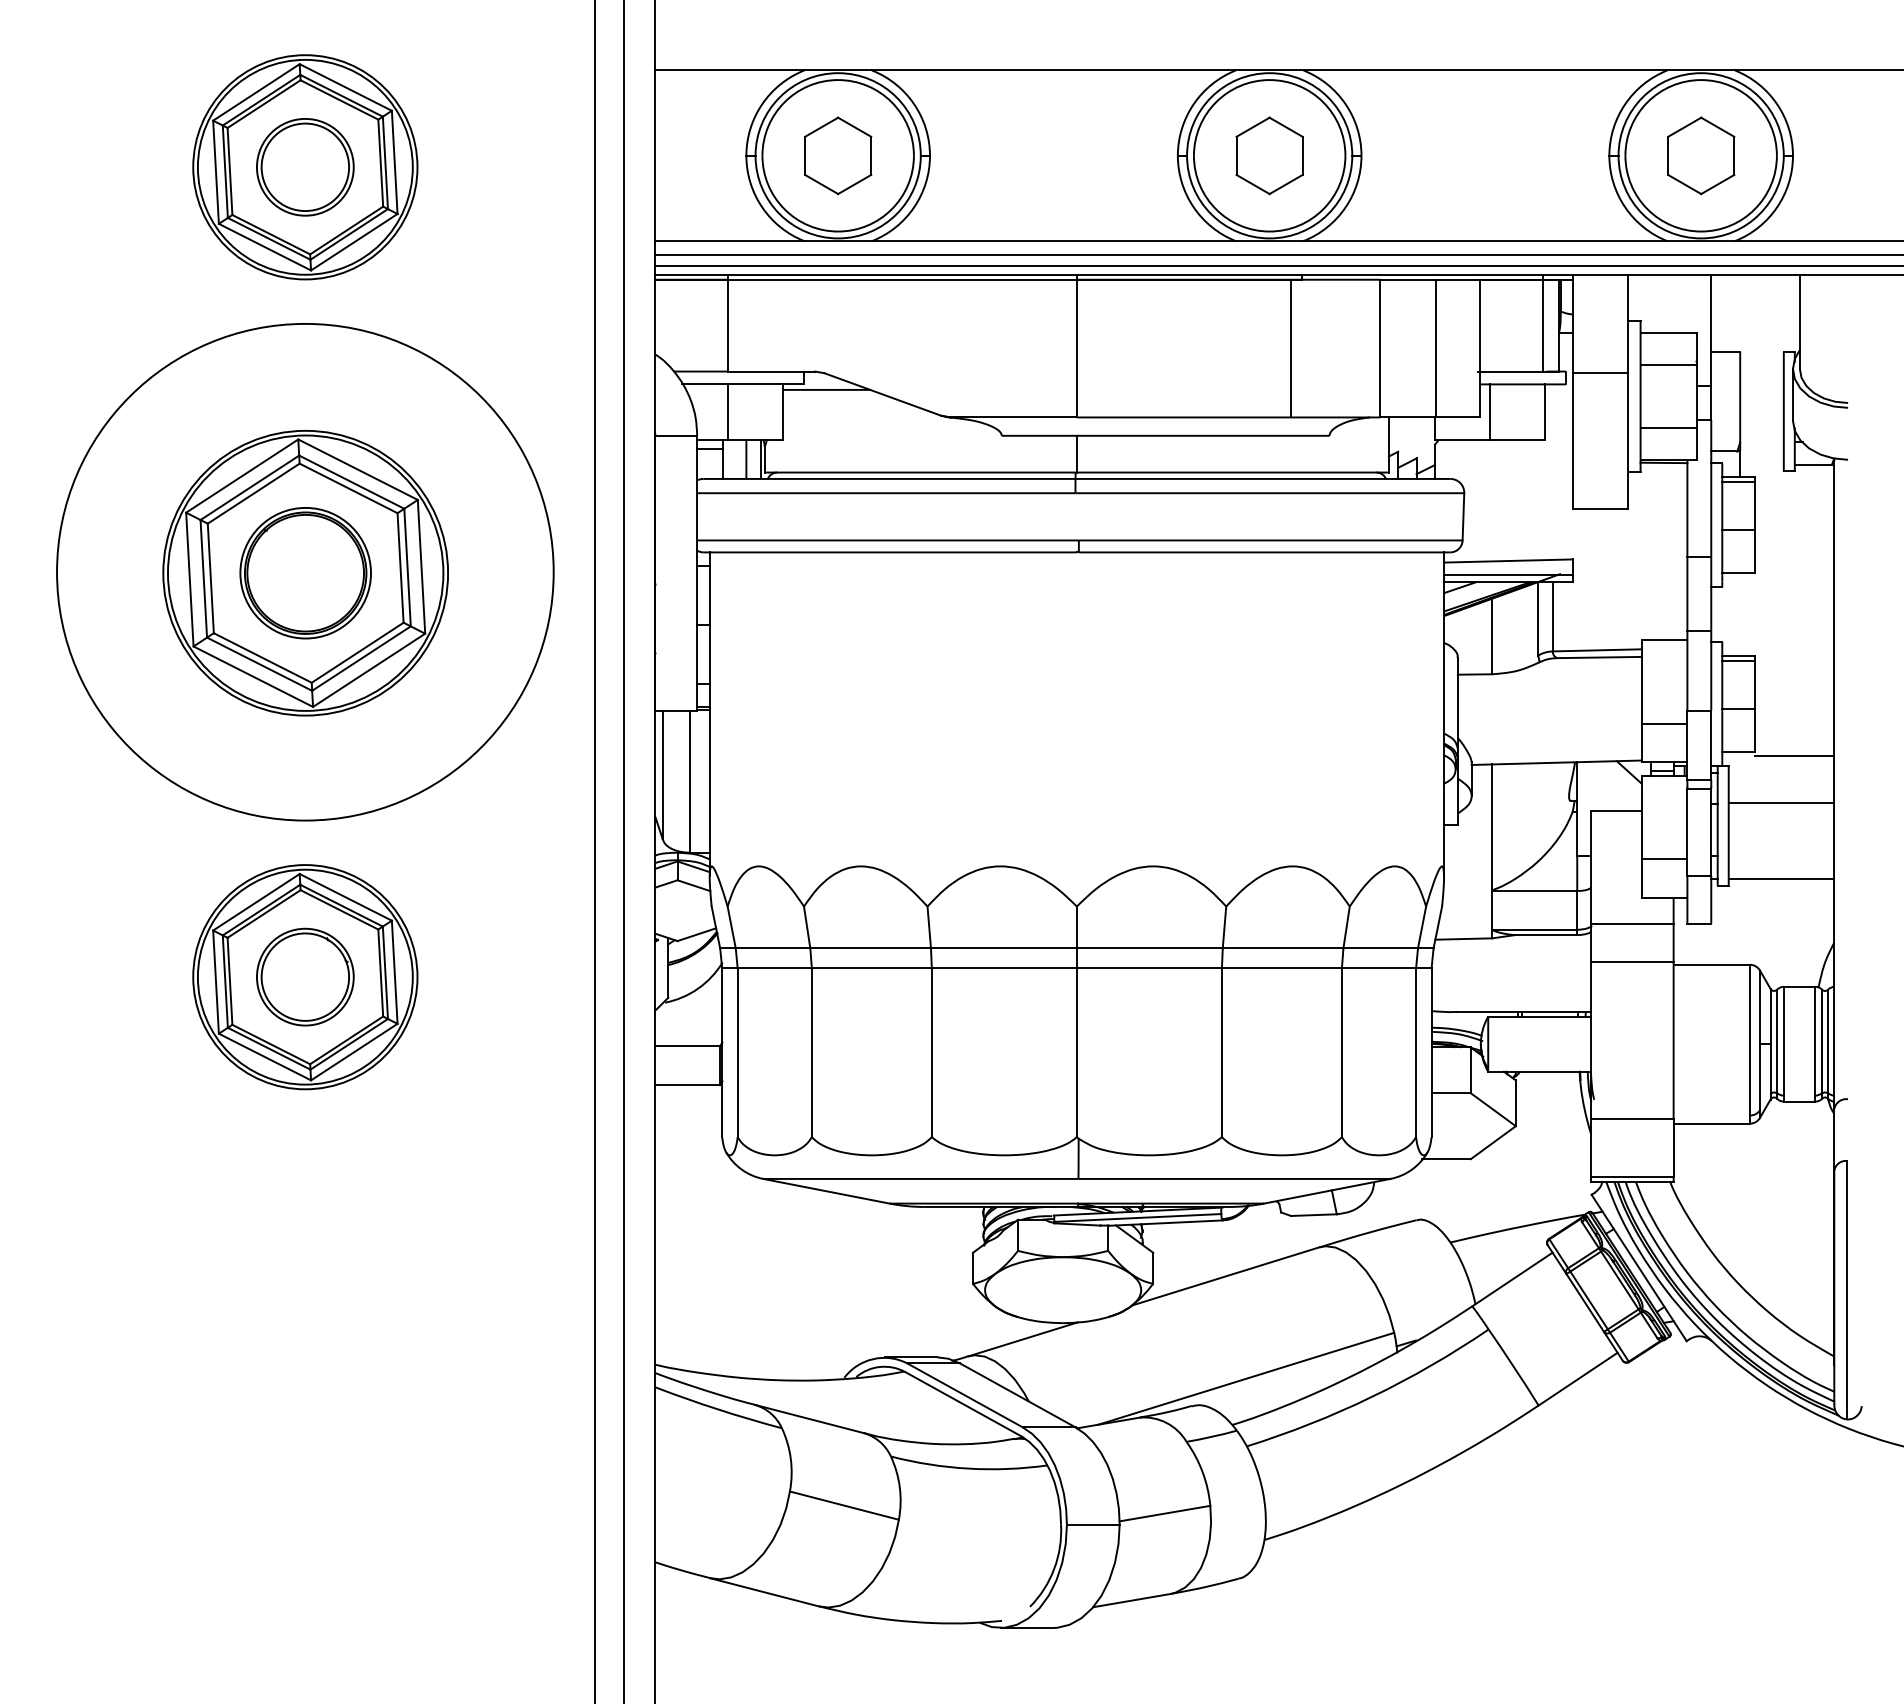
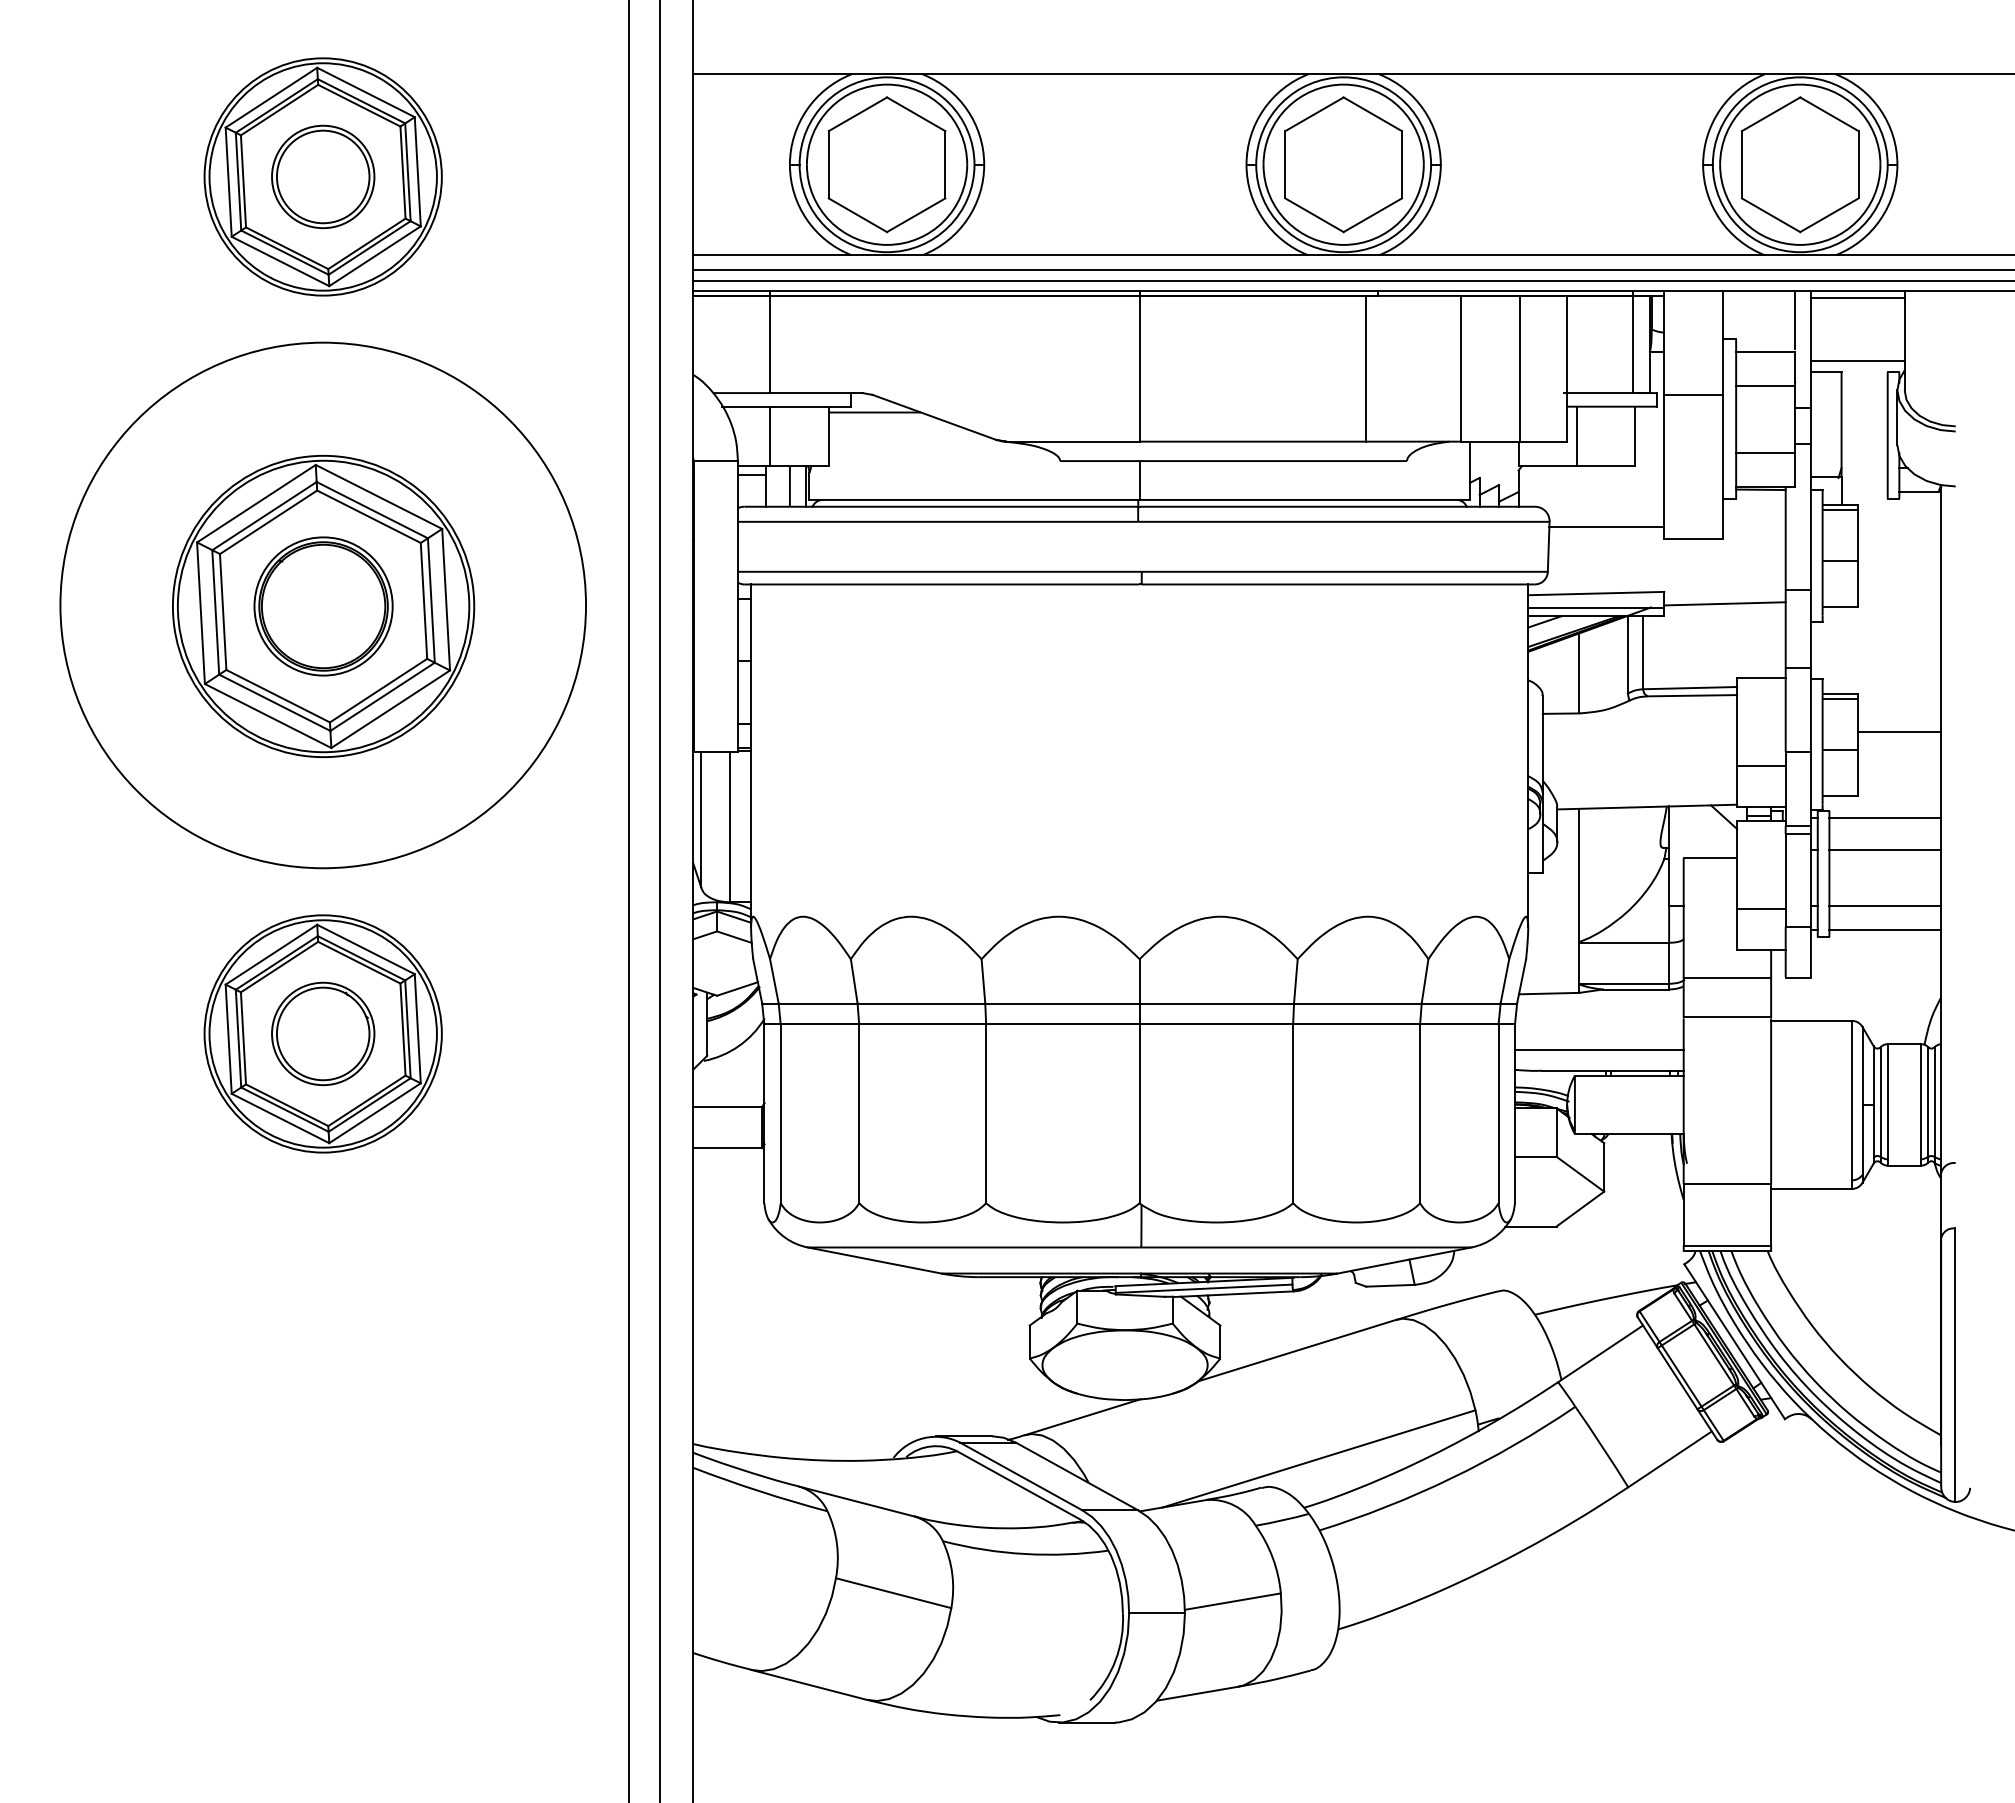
part: (837, 155) -> (886, 164), size x1.67
part: (1269, 155) -> (1343, 164), size x1.67
part: (1701, 155) -> (1800, 164), size x1.67
line: (1755, 282) -> (1857, 298), added
line: (1696, 302) -> (1795, 319), added
line: (1755, 341) -> (1857, 361), added
line: (1518, 498) -> (1606, 527), added
line: (1629, 570) -> (1724, 603), added
line: (1794, 755) -> (1899, 731), moved
line: (1781, 772) -> (1885, 817), added
line: (1781, 856) -> (1885, 906), added
line: (1511, 992) -> (1599, 1050), added

